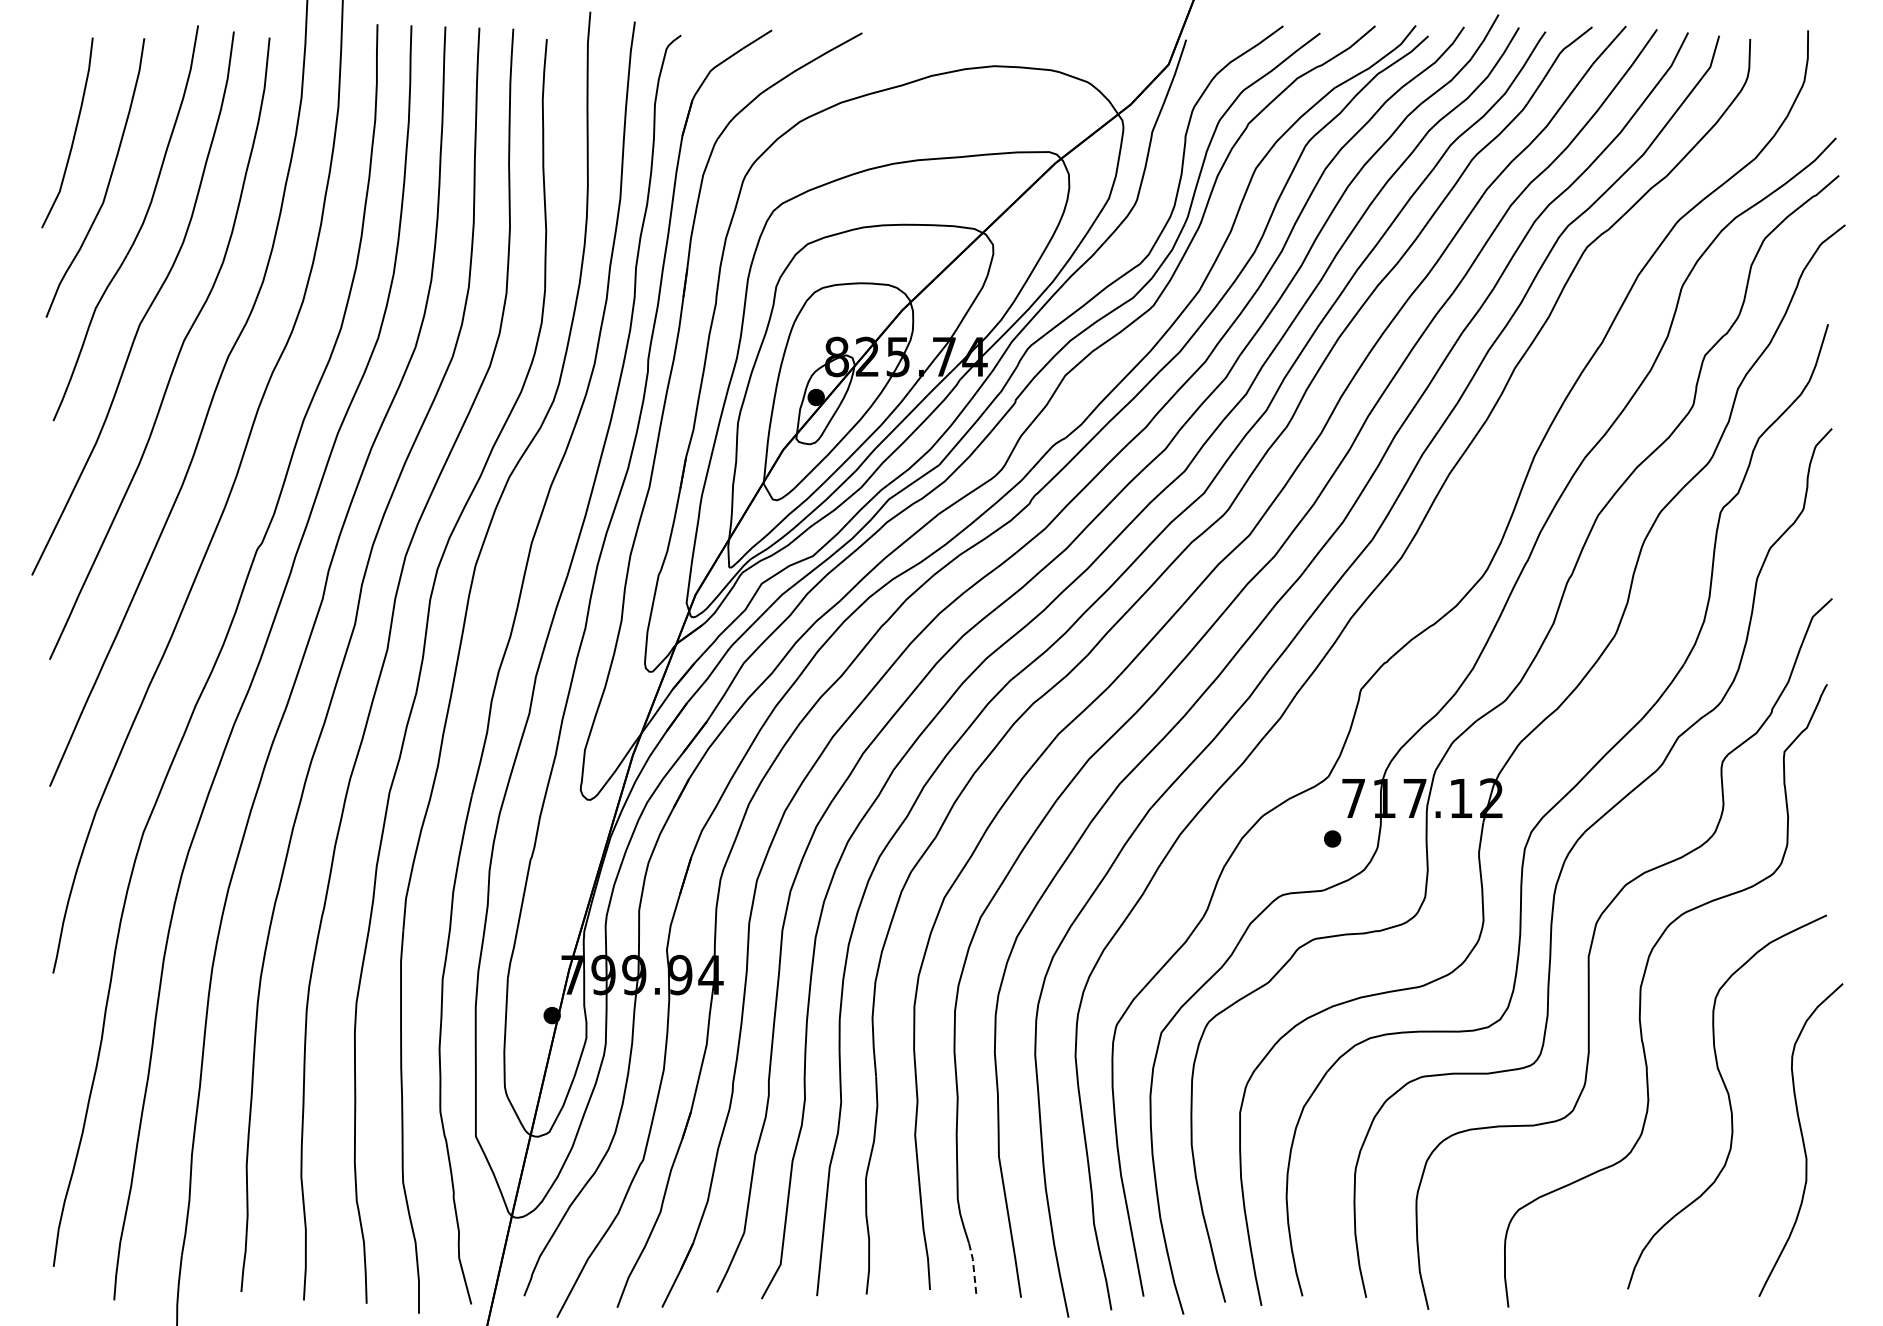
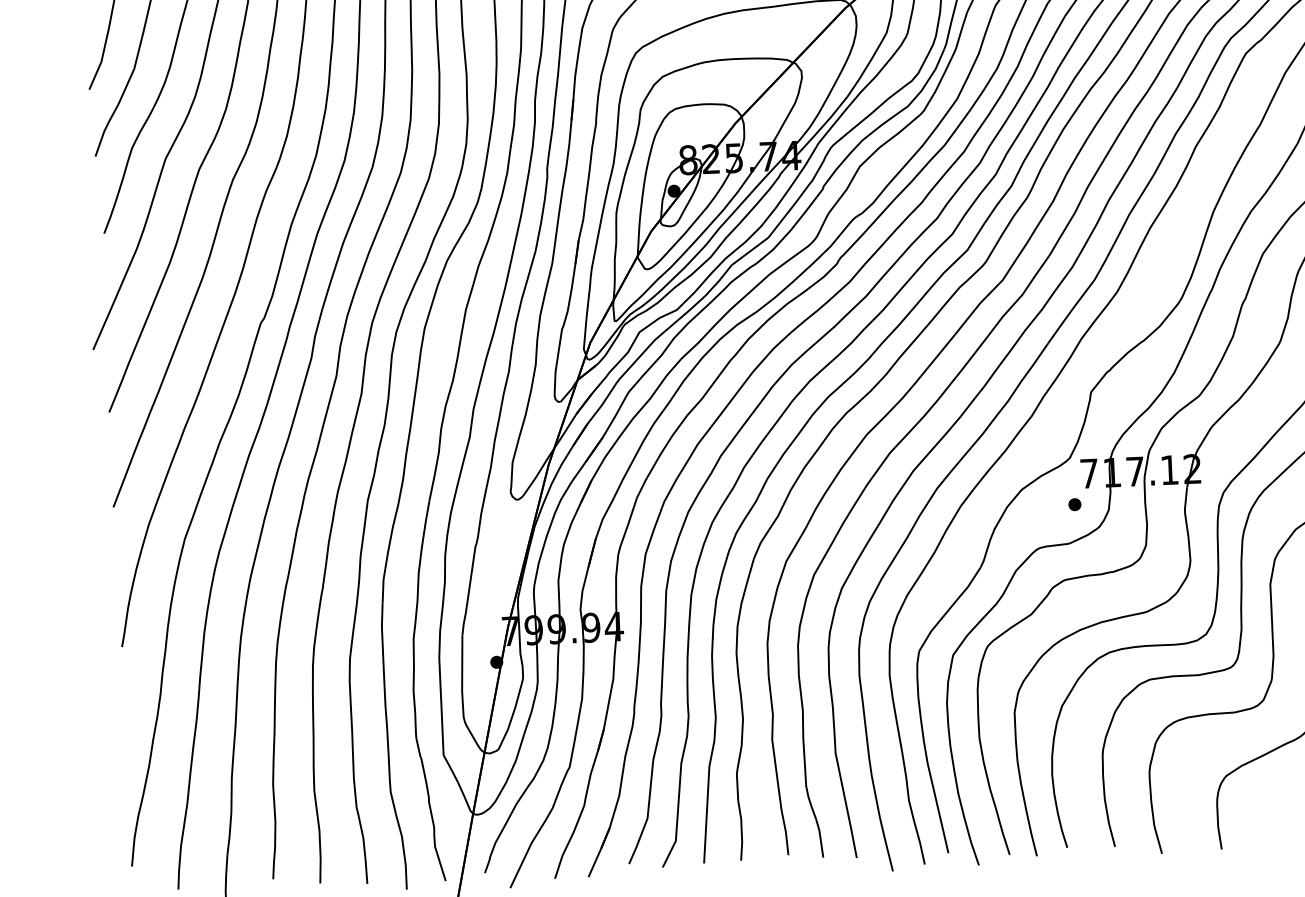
line: (973, 1268) -> (820, 837), dashed -> solid

